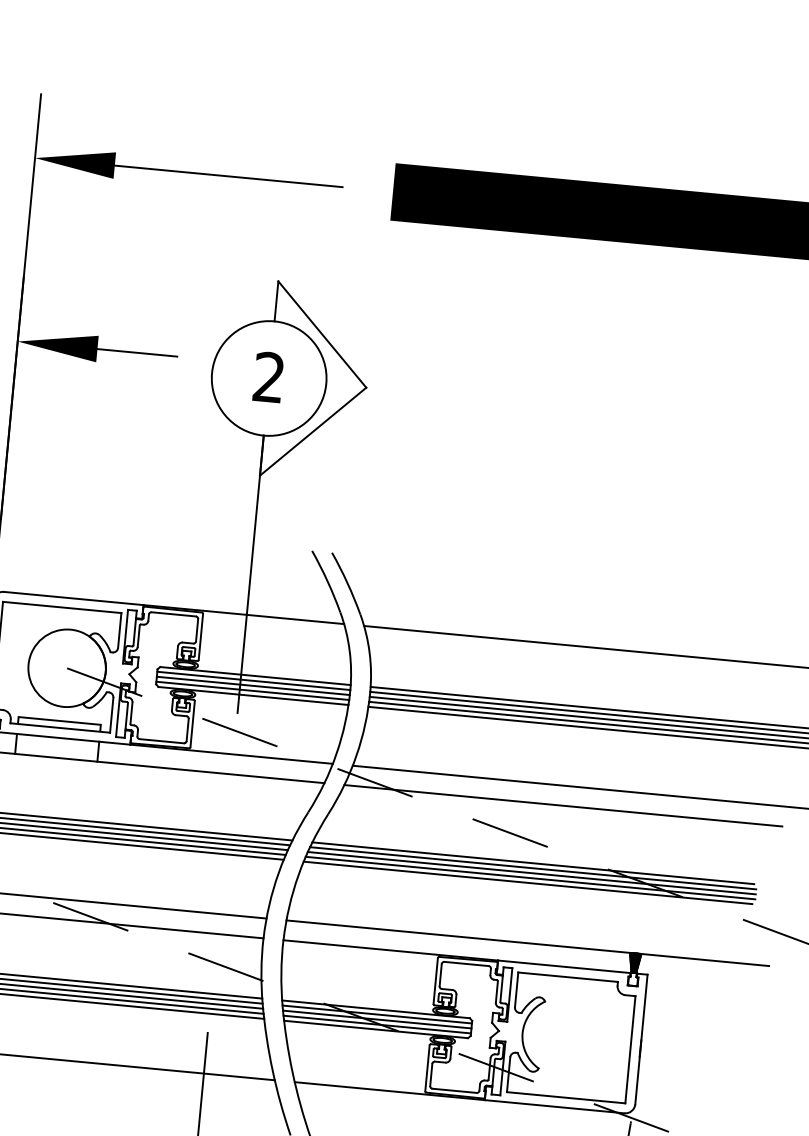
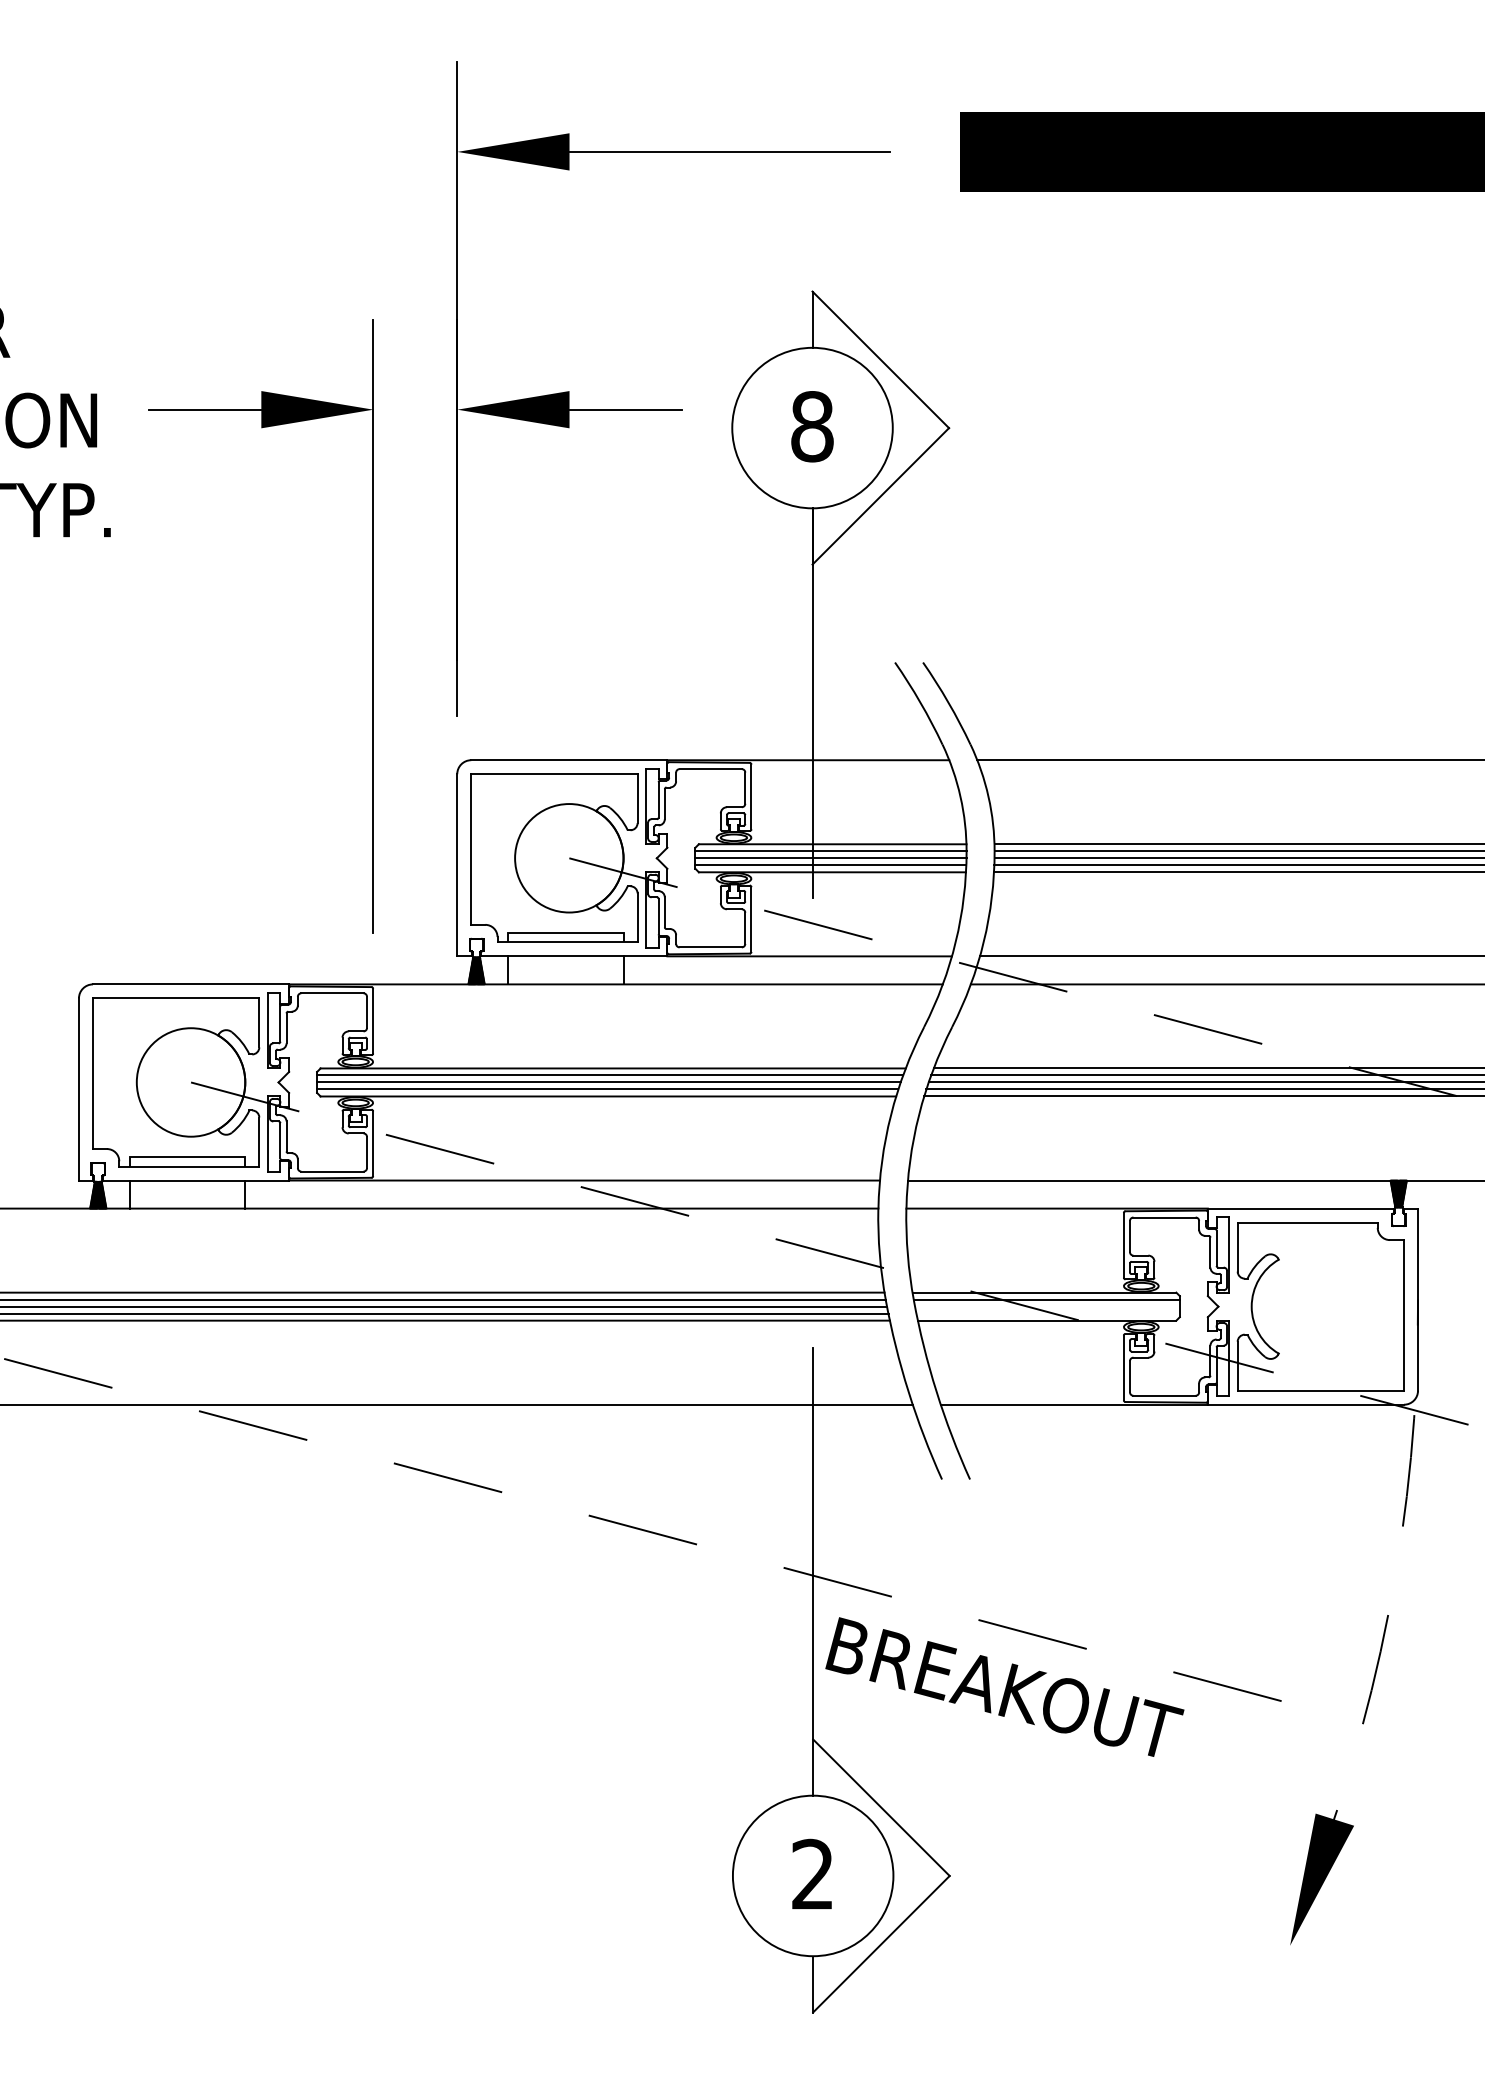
text: (269, 377) -> (812, 426), 2 -> 8
line: (377, 1019) -> (1047, 1306), removed
line: (376, 1024) -> (1047, 1313), removed

